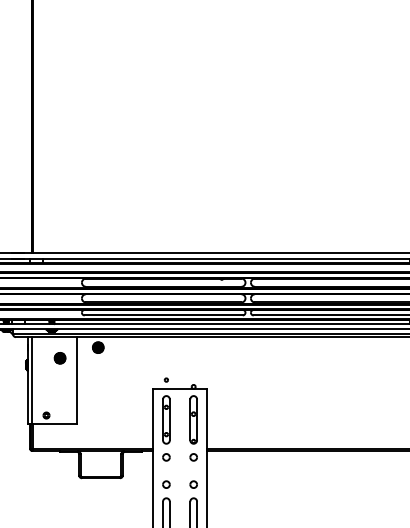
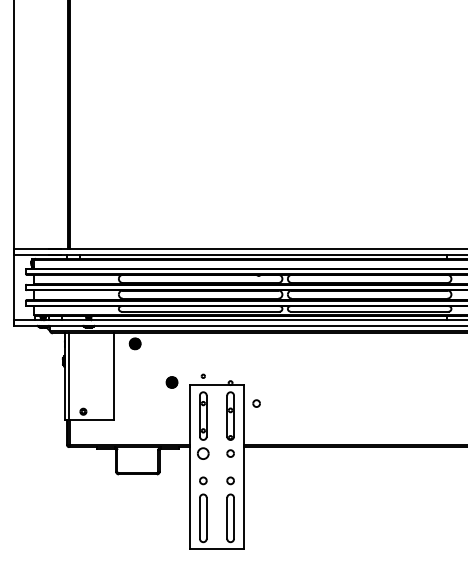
part: (59, 358) -> (171, 382), moved
part: (219, 407) -> (256, 403), added
part: (166, 457) -> (203, 453), size x1.6

